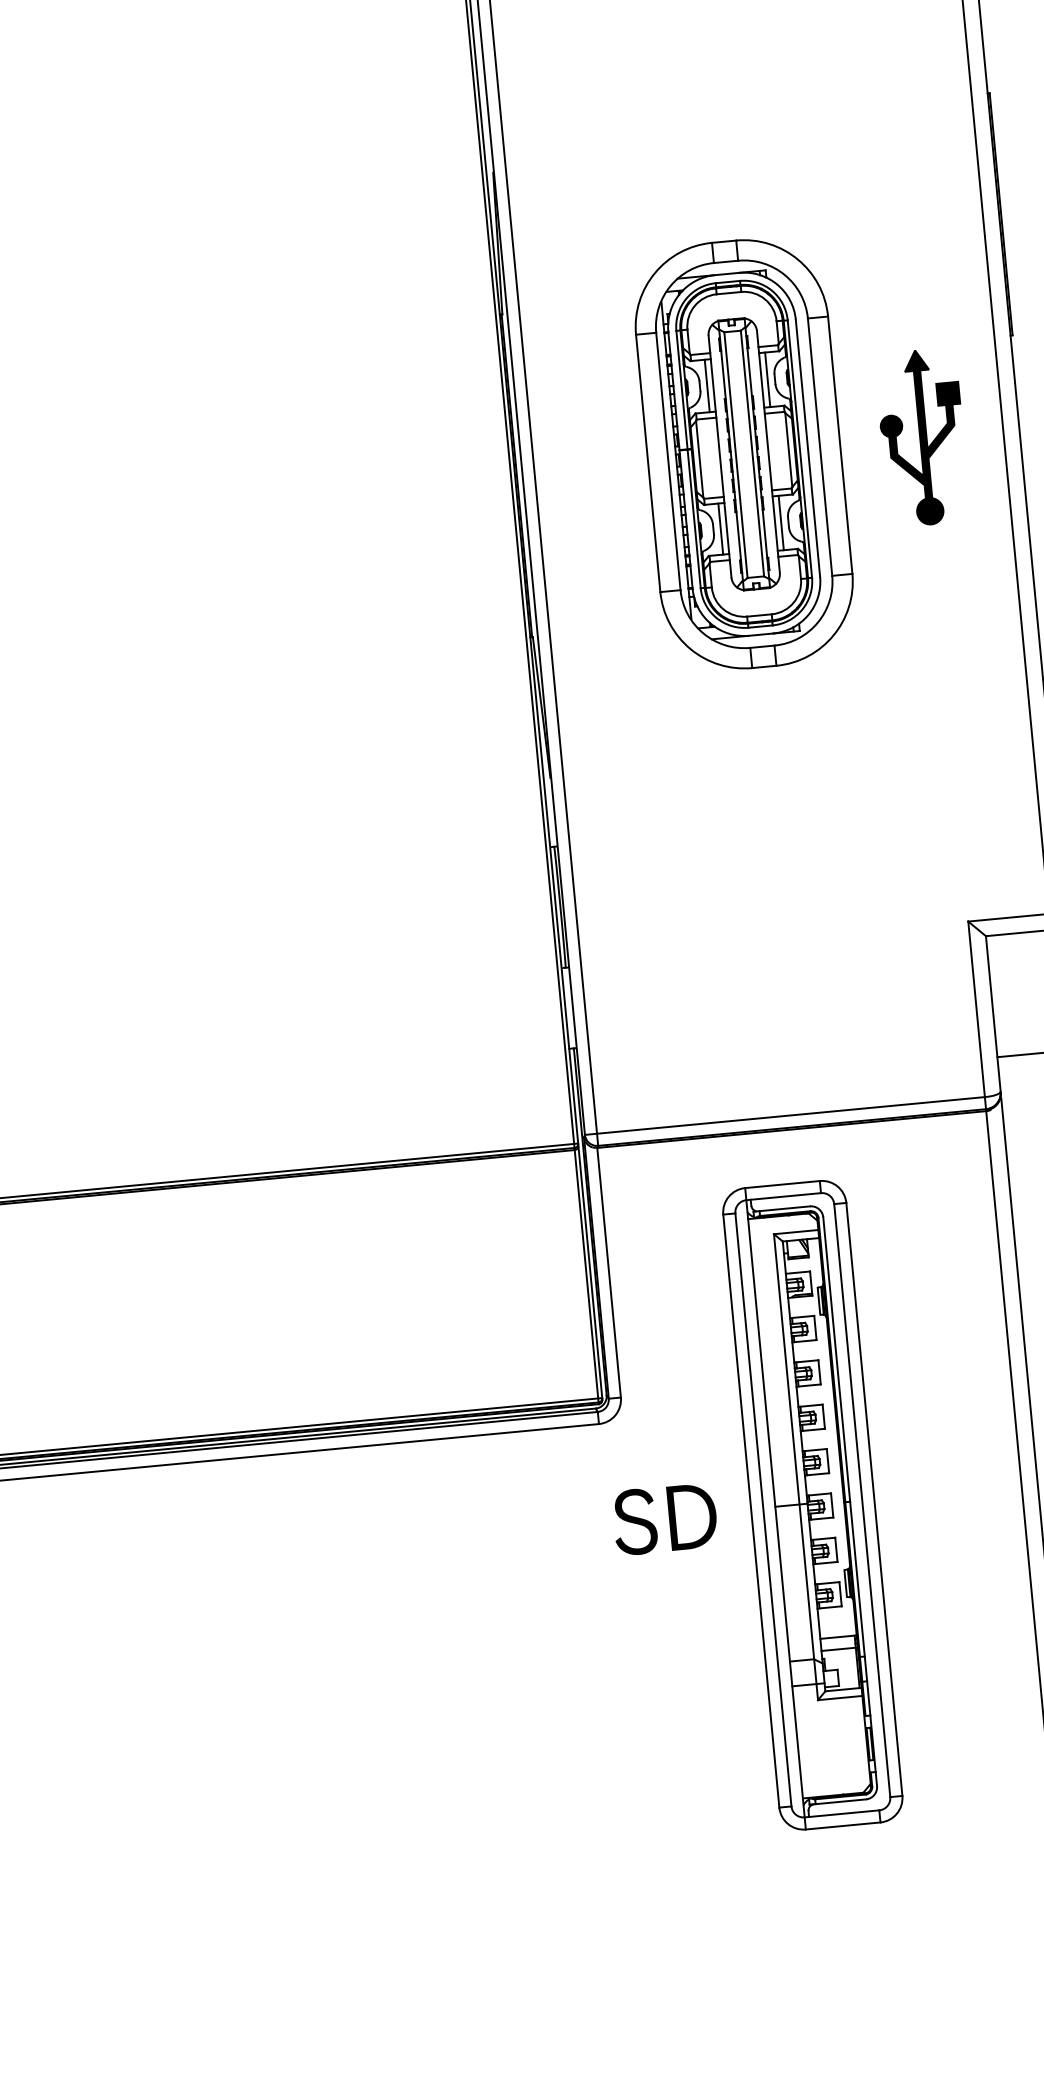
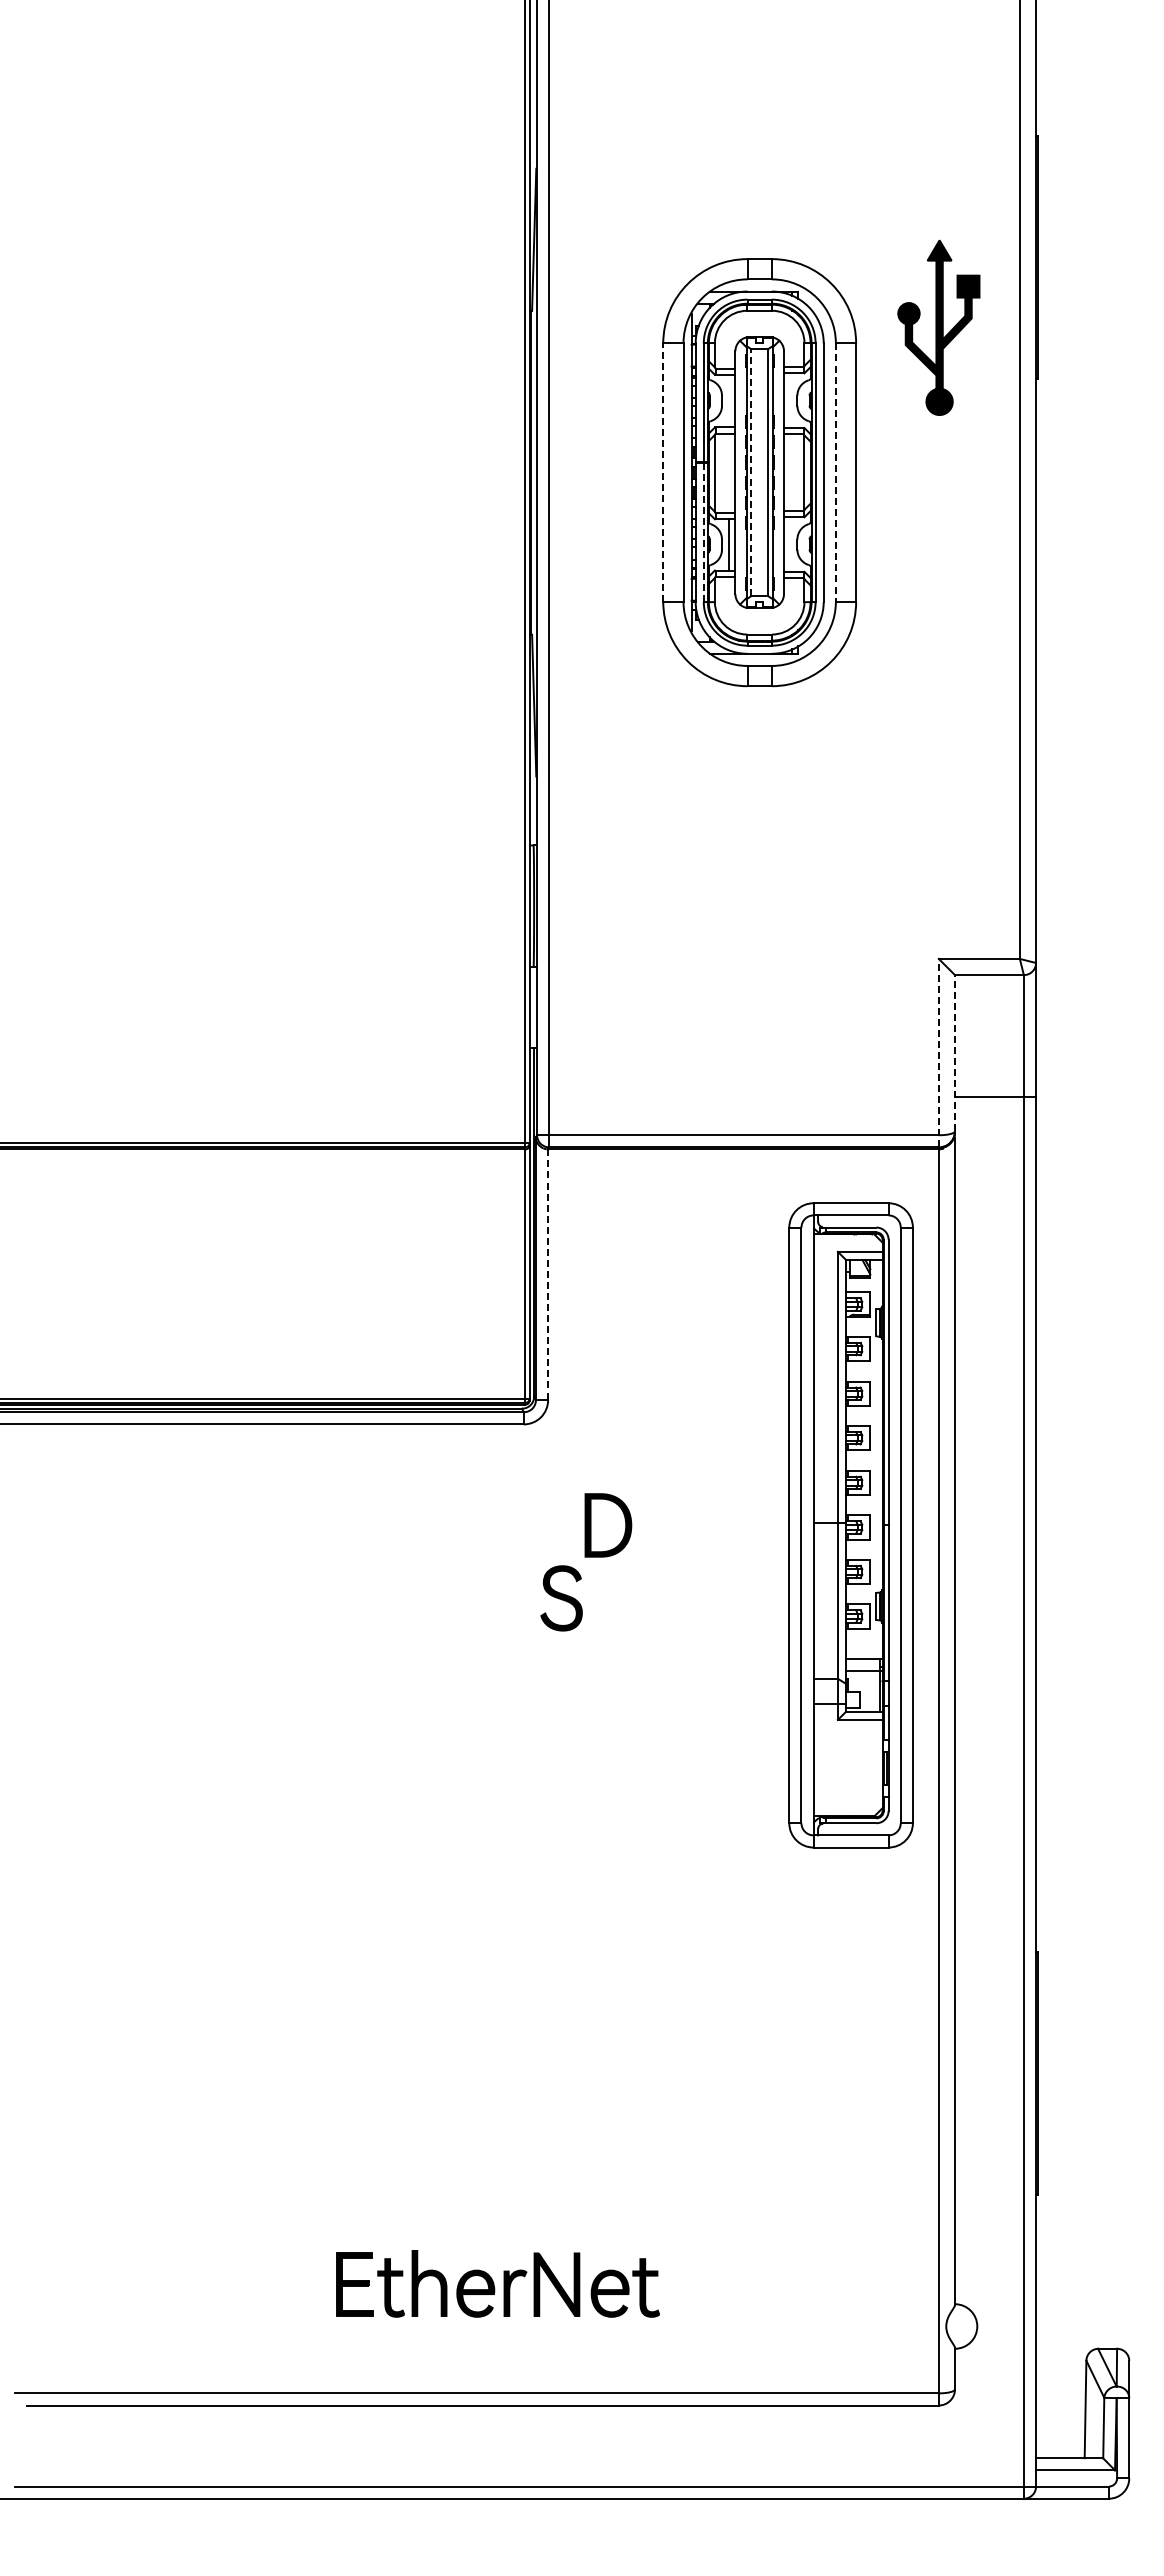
line: (768, 379) -> (790, 400), removed
line: (707, 385) -> (729, 400), removed
part: (922, 437) -> (938, 327), moved
line: (819, 448) -> (835, 473), solid -> dashed
line: (736, 454) -> (751, 472), solid -> dashed
line: (648, 463) -> (663, 472), solid -> dashed
line: (693, 519) -> (703, 532), solid -> dashed
line: (781, 522) -> (790, 544), removed
line: (993, 1013) -> (955, 1052), solid -> dashed
line: (976, 1014) -> (938, 1052), solid -> dashed
line: (609, 1273) -> (548, 1275), solid -> dashed
part: (812, 1505) -> (850, 1525), moved
part: (635, 1522) -> (561, 1598), moved

